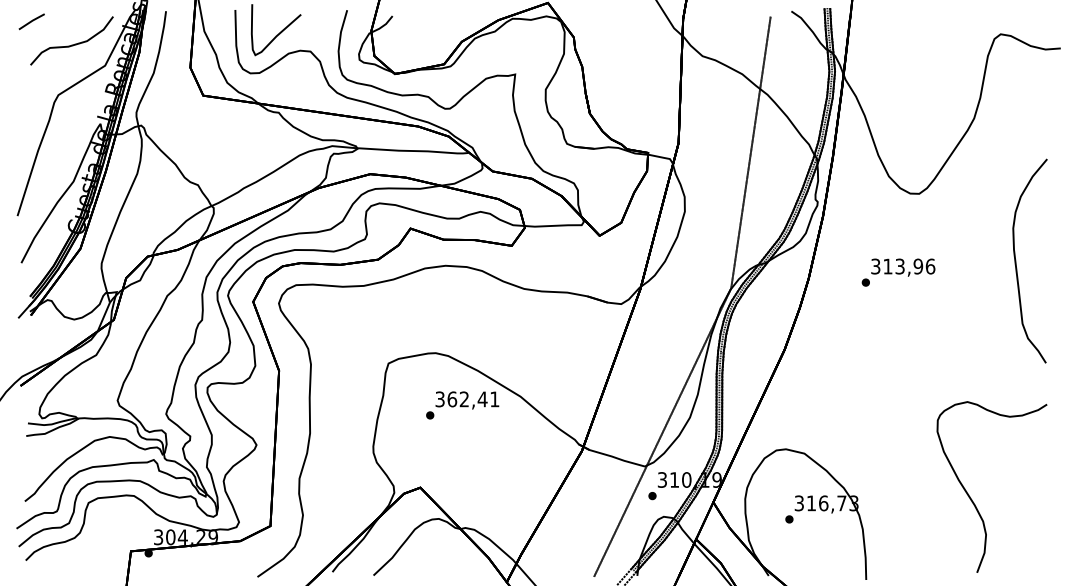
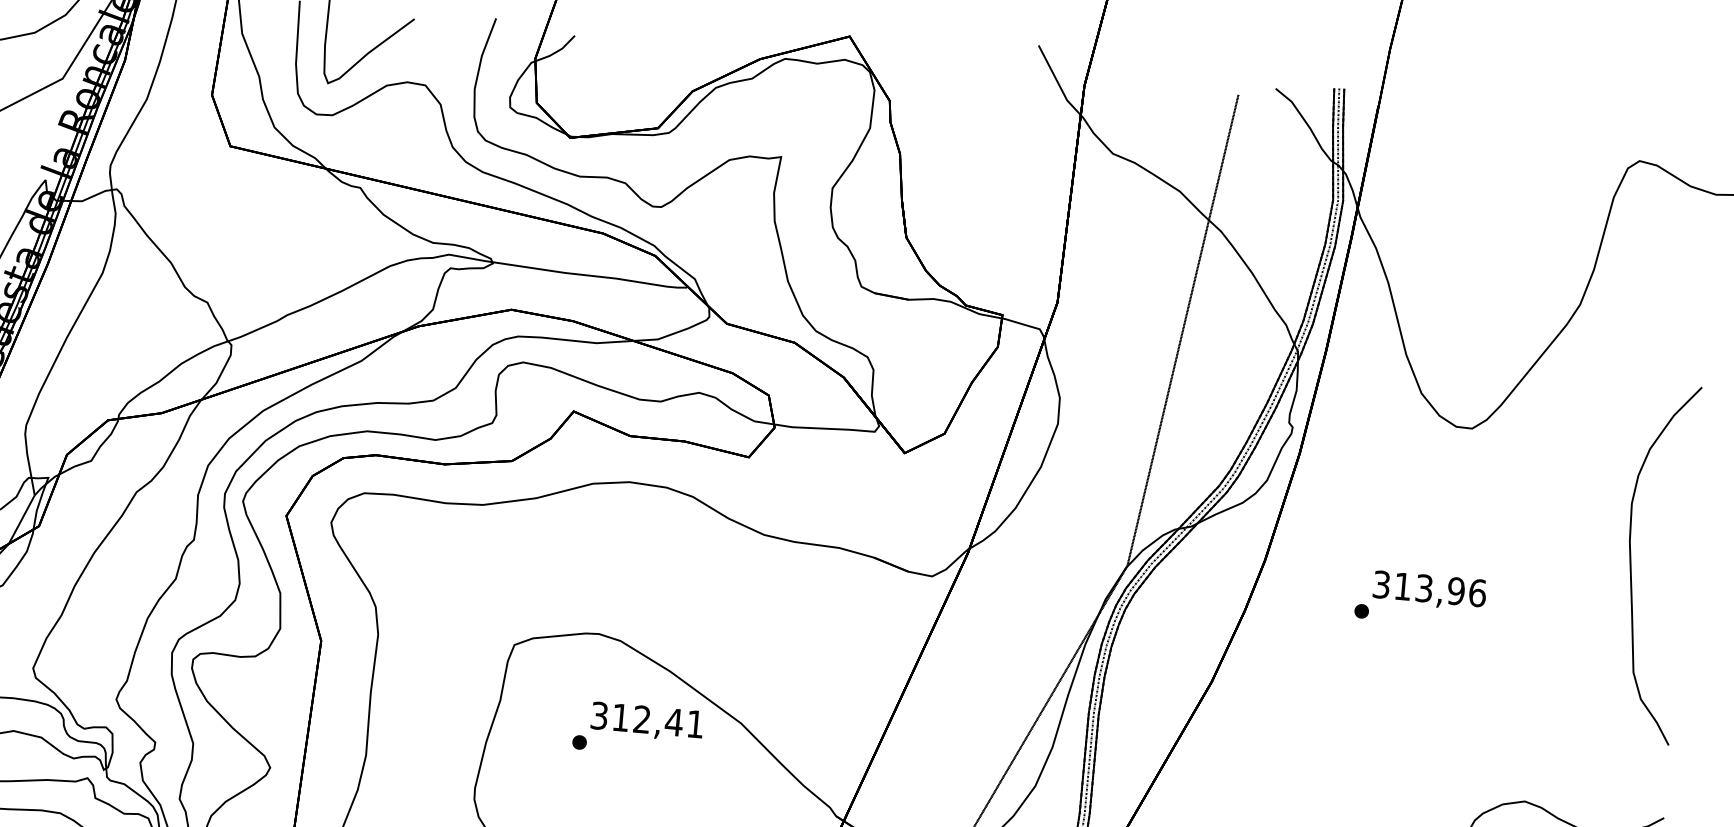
text: (898, 272) -> (1420, 598), moved
text: (452, 399) -> (621, 717), 362,41 -> 312,41

